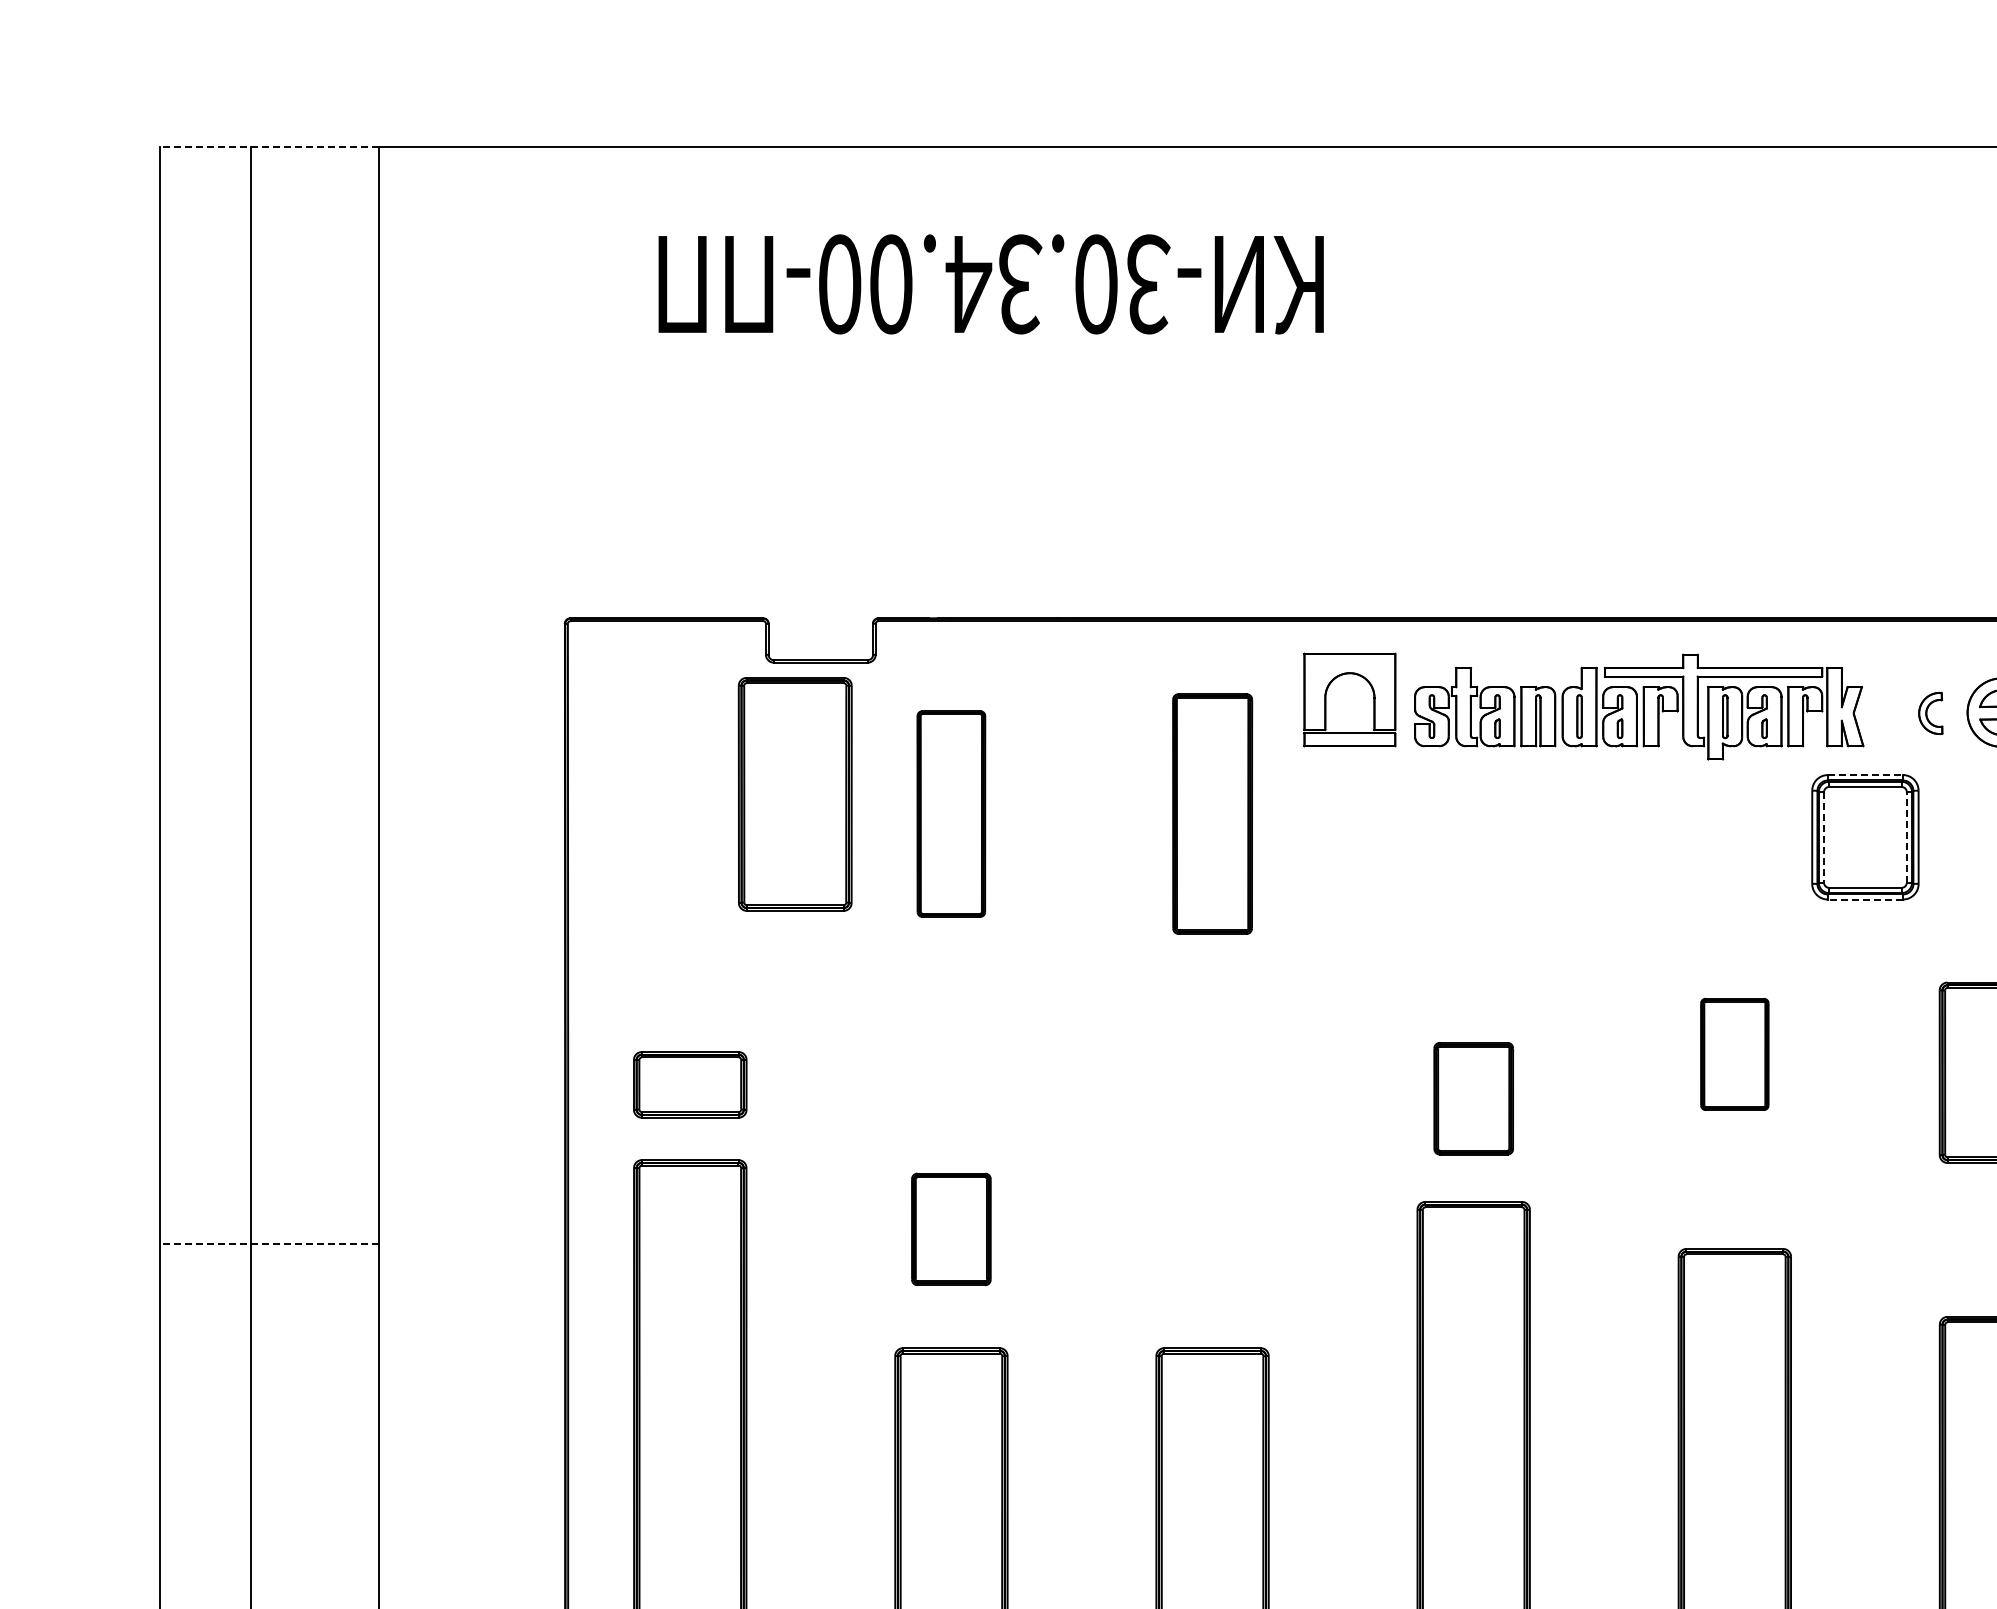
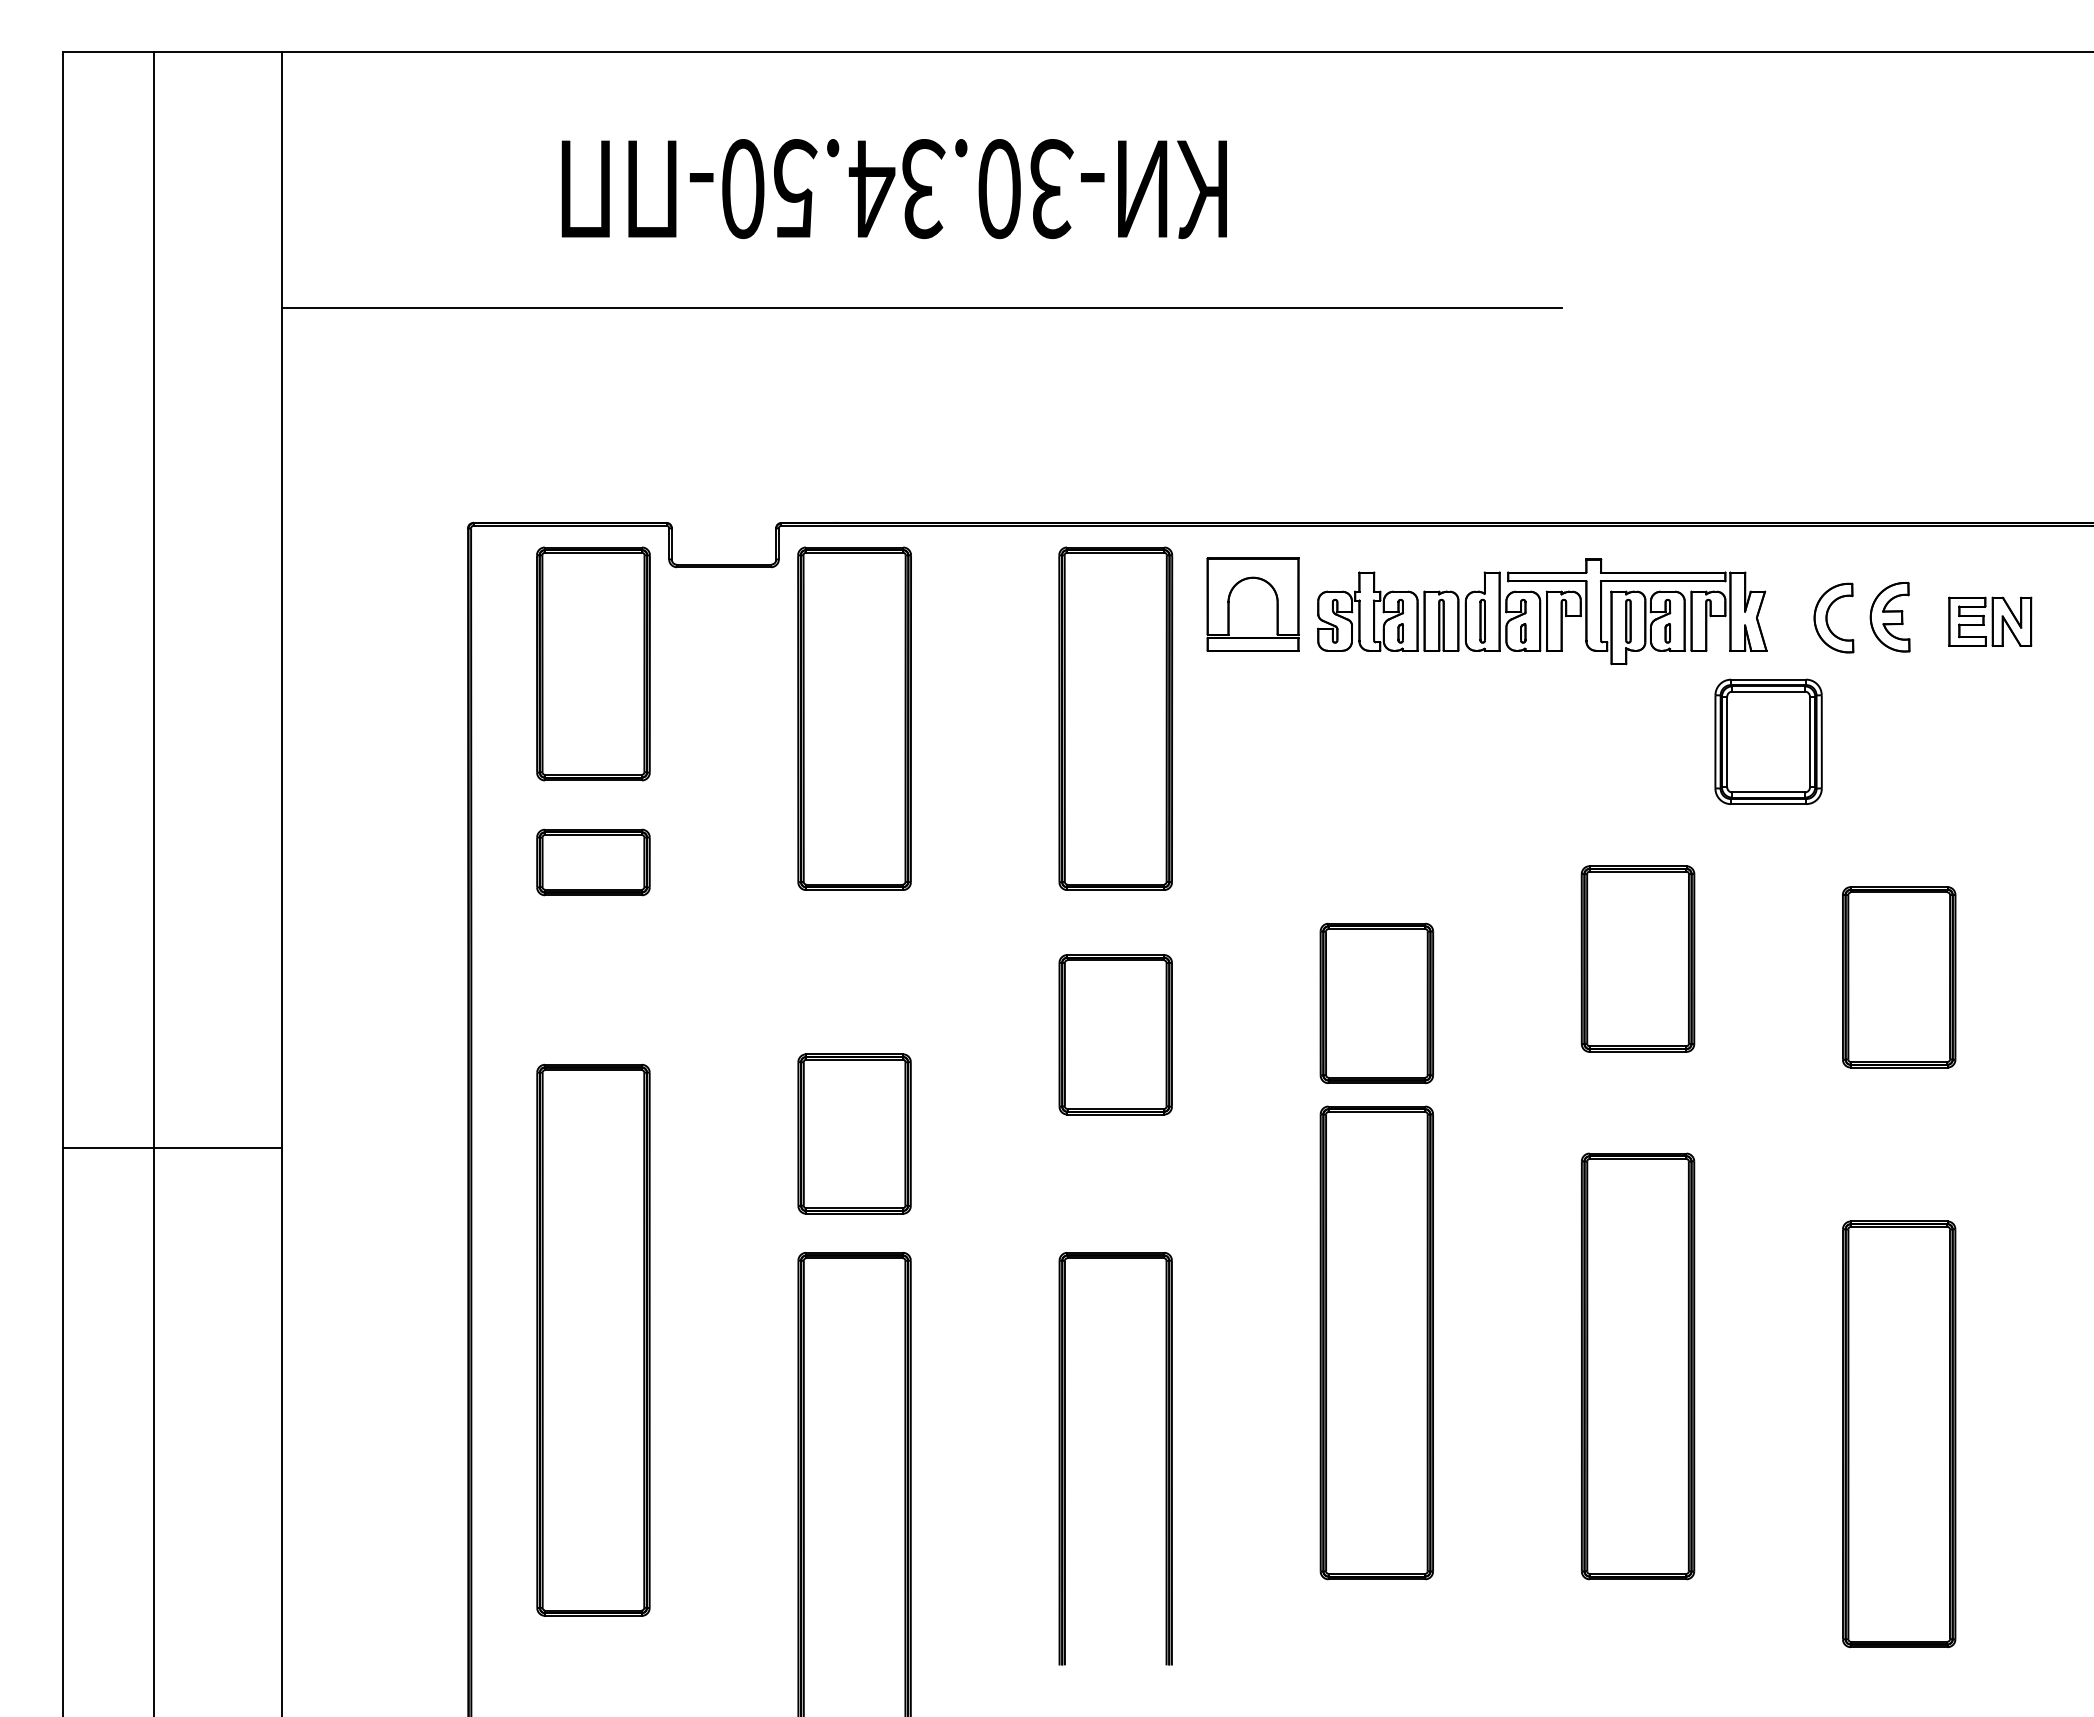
line: (269, 146) -> (172, 51), dashed -> solid
text: (892, 284) -> (795, 189), -30.34.00- -> -30.34.50-
line: (1018, 402) -> (921, 307), added
part: (1930, 712) -> (1833, 617), size x1.67
line: (1866, 774) -> (1769, 679), dashed -> solid
part: (795, 793) -> (593, 663), moved
part: (951, 813) -> (854, 718), size x1.67
part: (1212, 813) -> (1115, 718), size x1.43
line: (1907, 836) -> (1810, 741), dashed -> solid
line: (1824, 837) -> (1727, 742), dashed -> solid
line: (1865, 899) -> (1768, 804), dashed -> solid
part: (1734, 1053) -> (1637, 958), size x1.67
part: (690, 1084) -> (593, 862), moved
part: (1473, 1097) -> (1376, 1002), size x1.43
part: (1212, 1129) -> (1115, 1034), added
part: (951, 1228) -> (854, 1133), size x1.43
line: (269, 1243) -> (172, 1148), dashed -> solid

